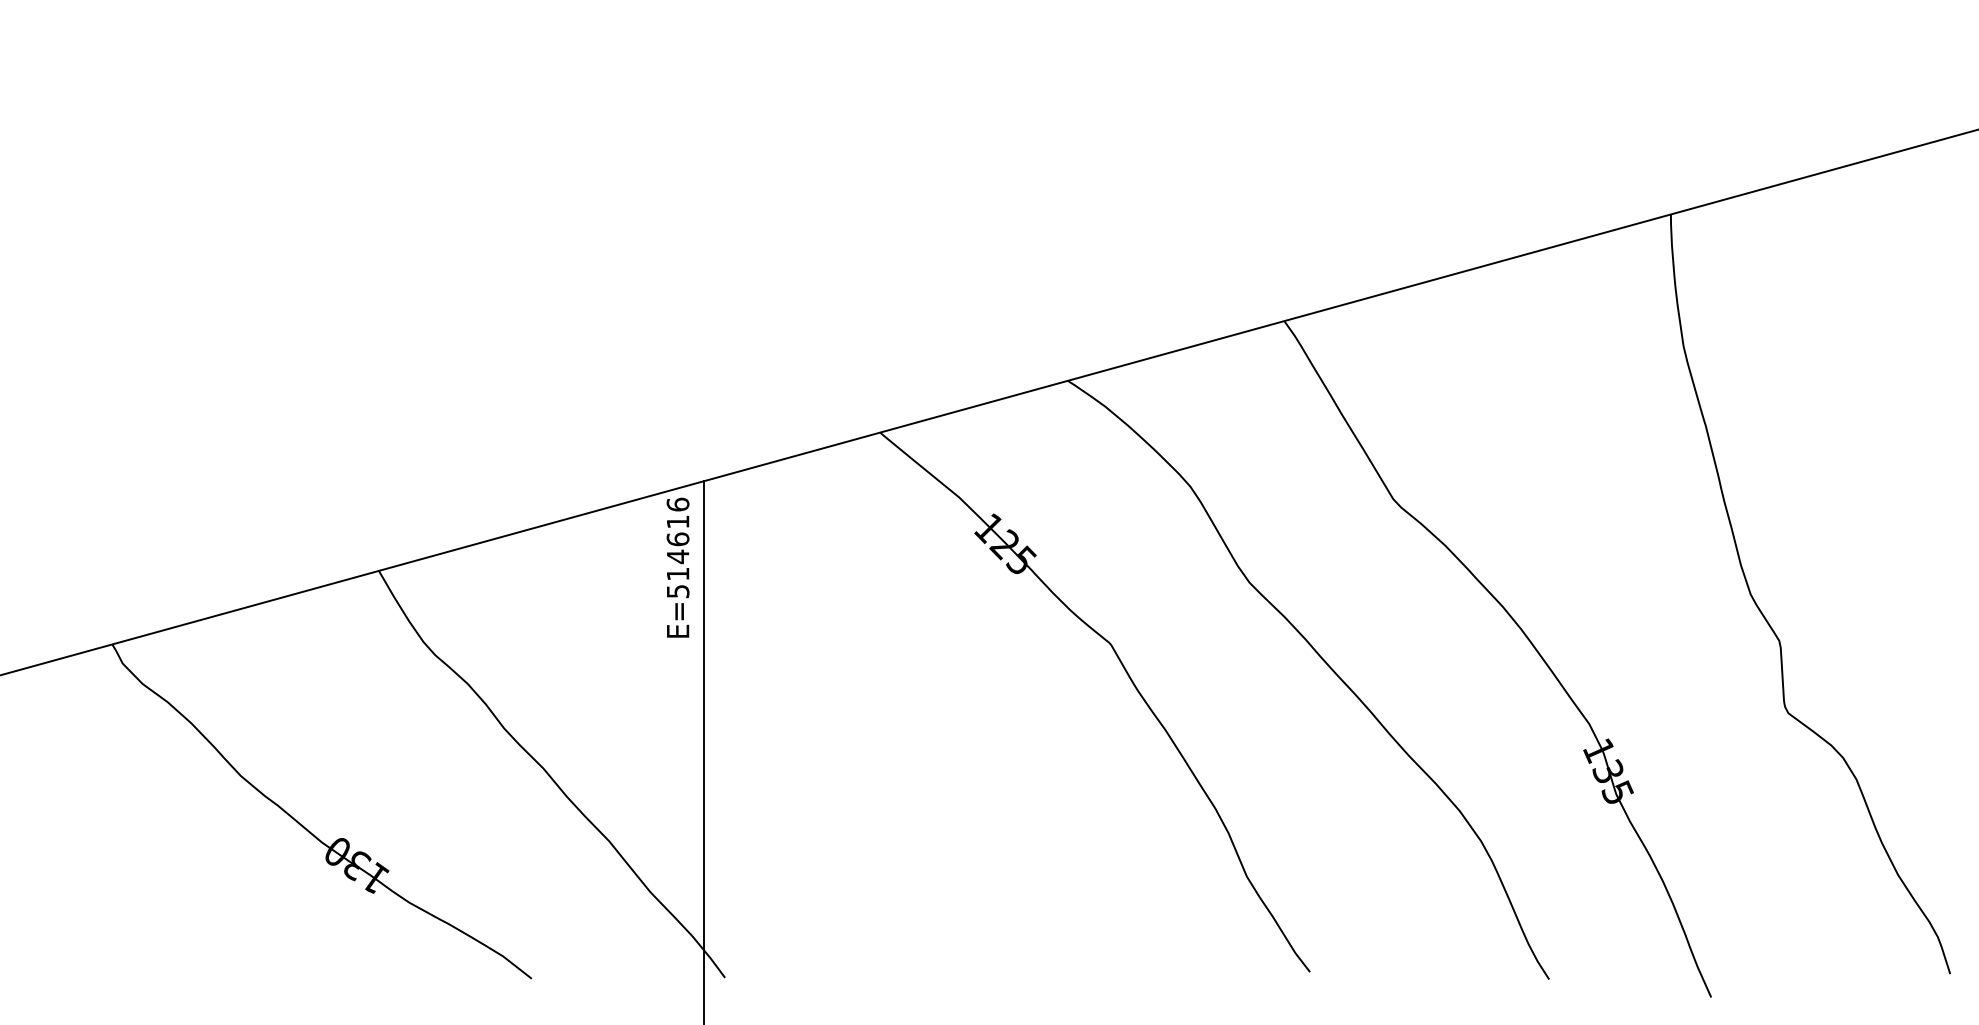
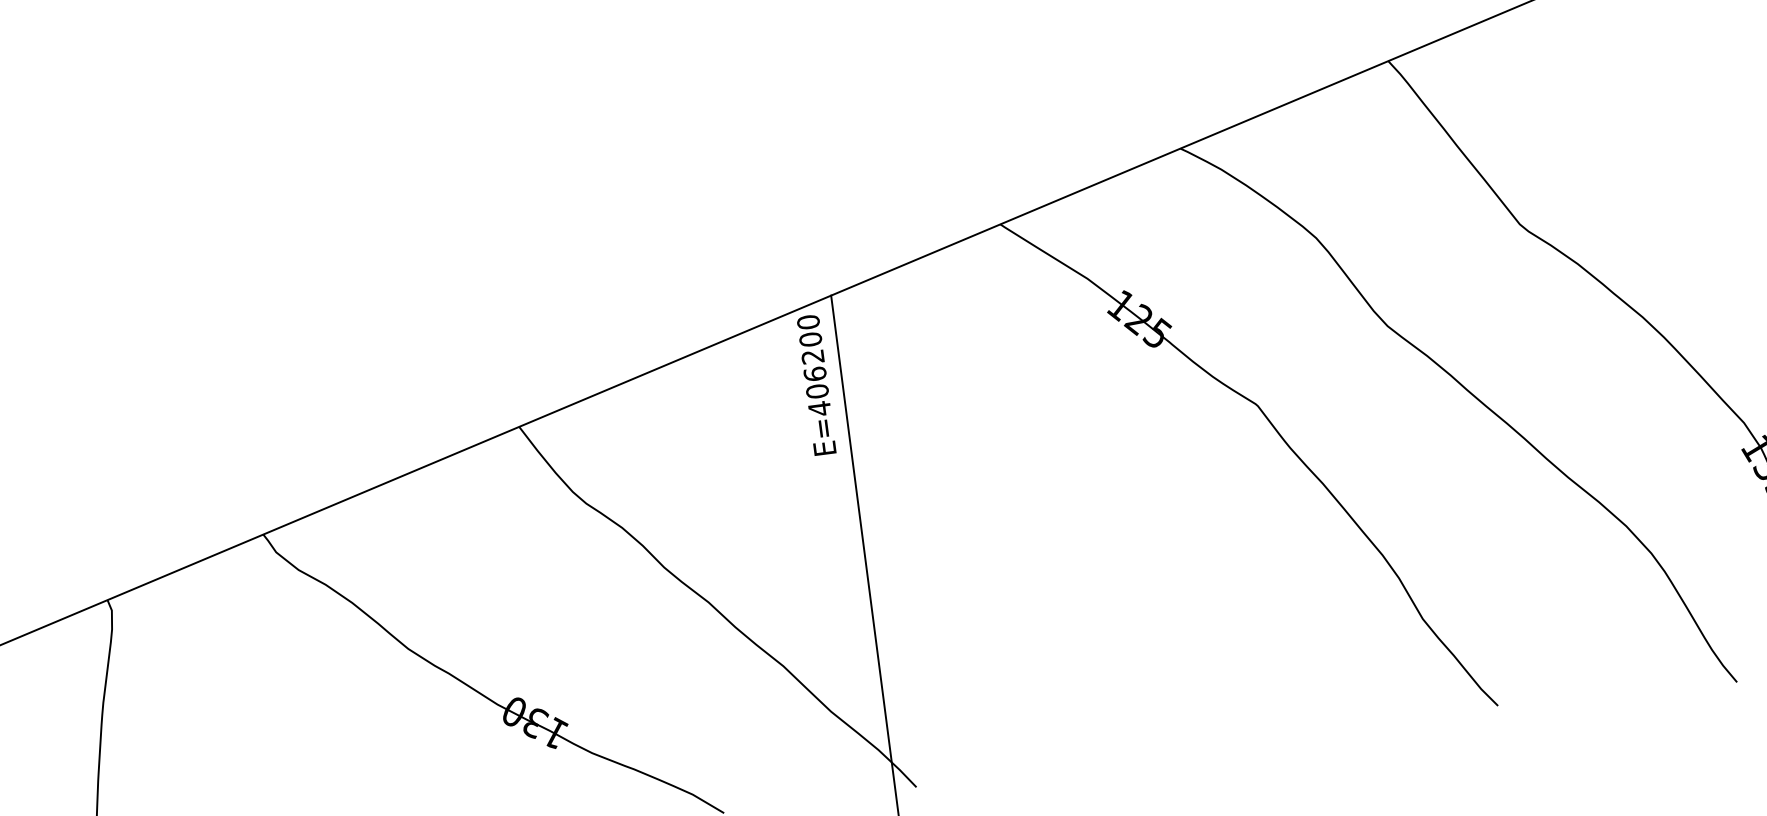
text: (677, 547) -> (813, 364), E=514616 -> E=406200

